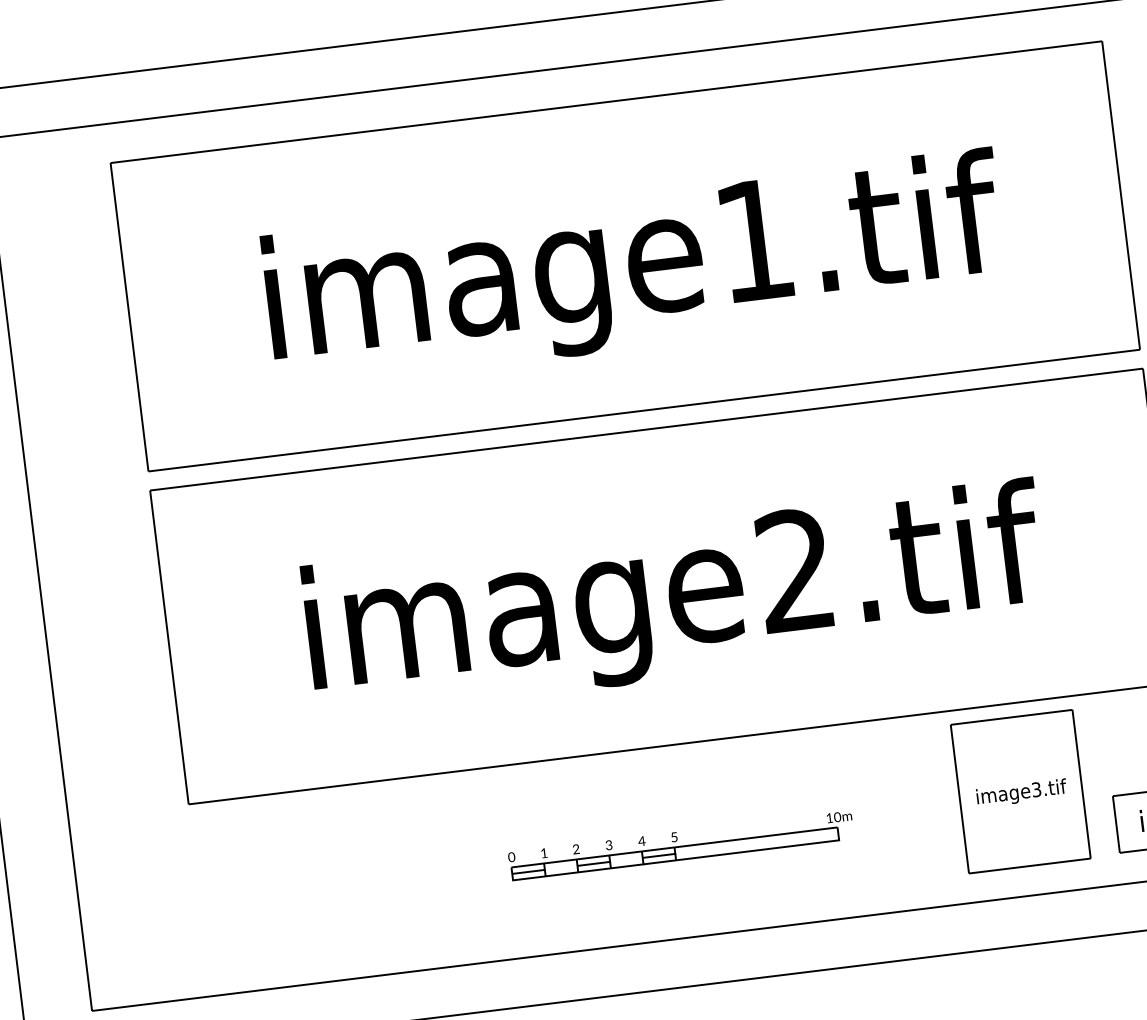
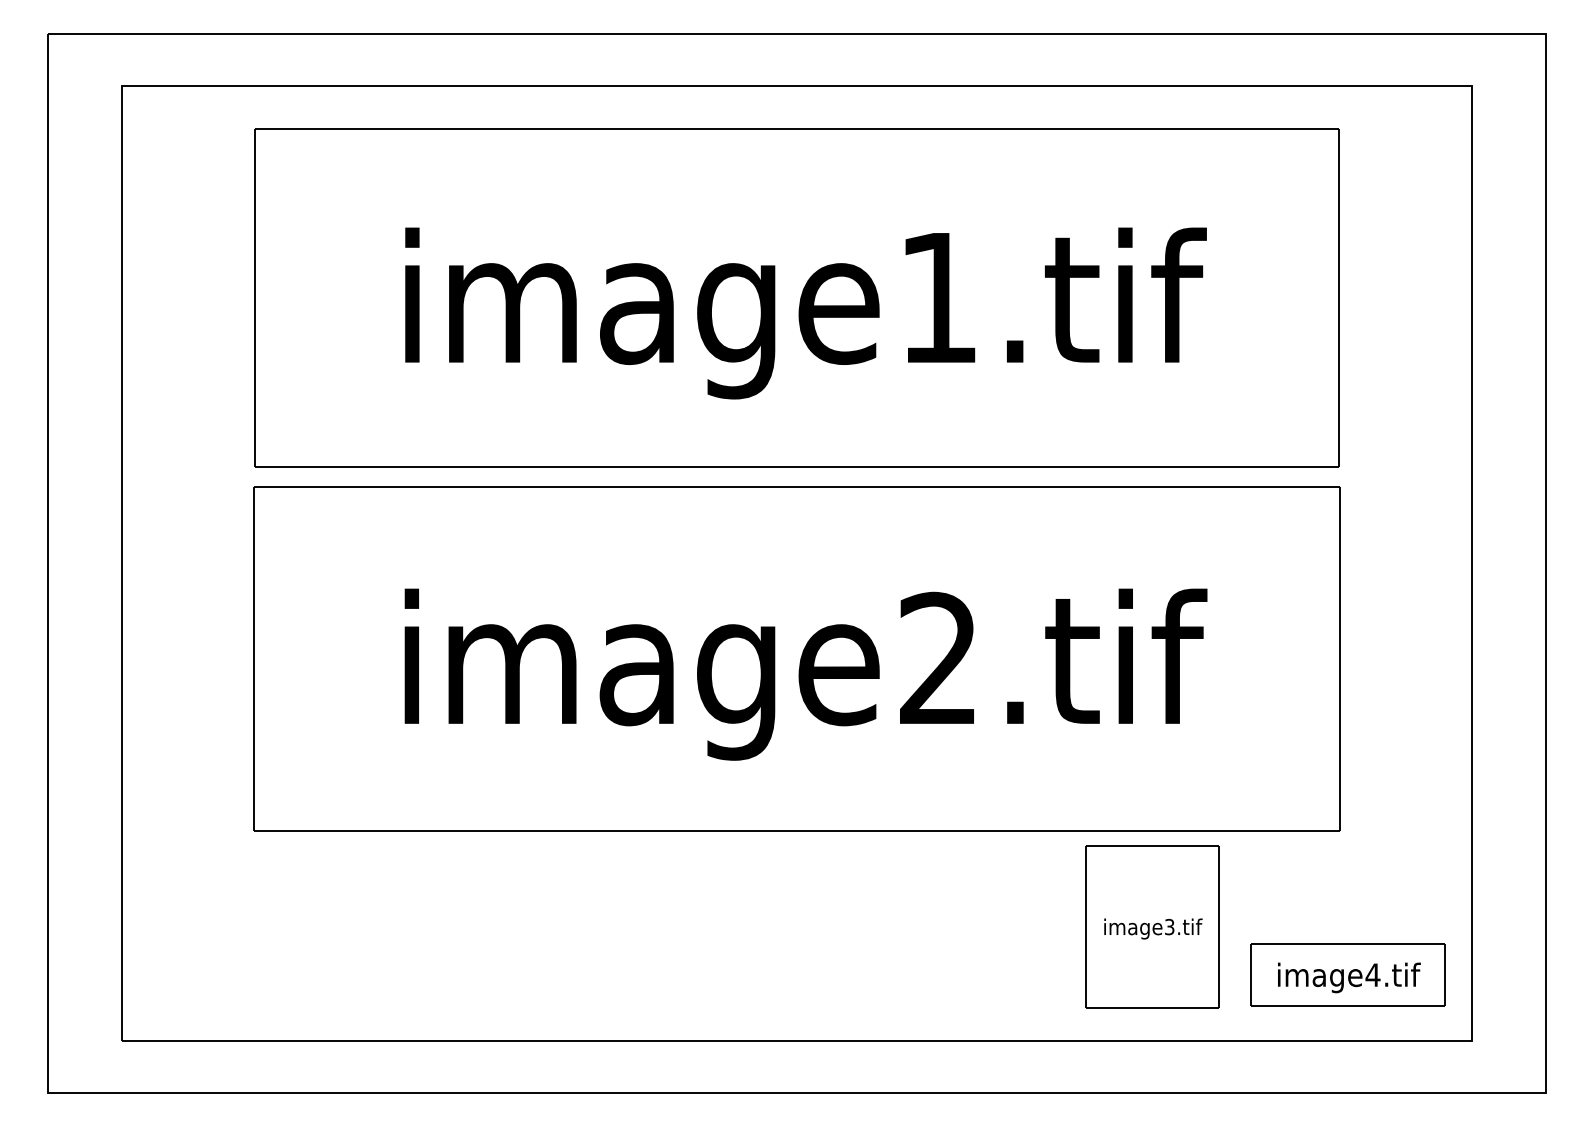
part: (681, 845) -> (779, 940), removed

